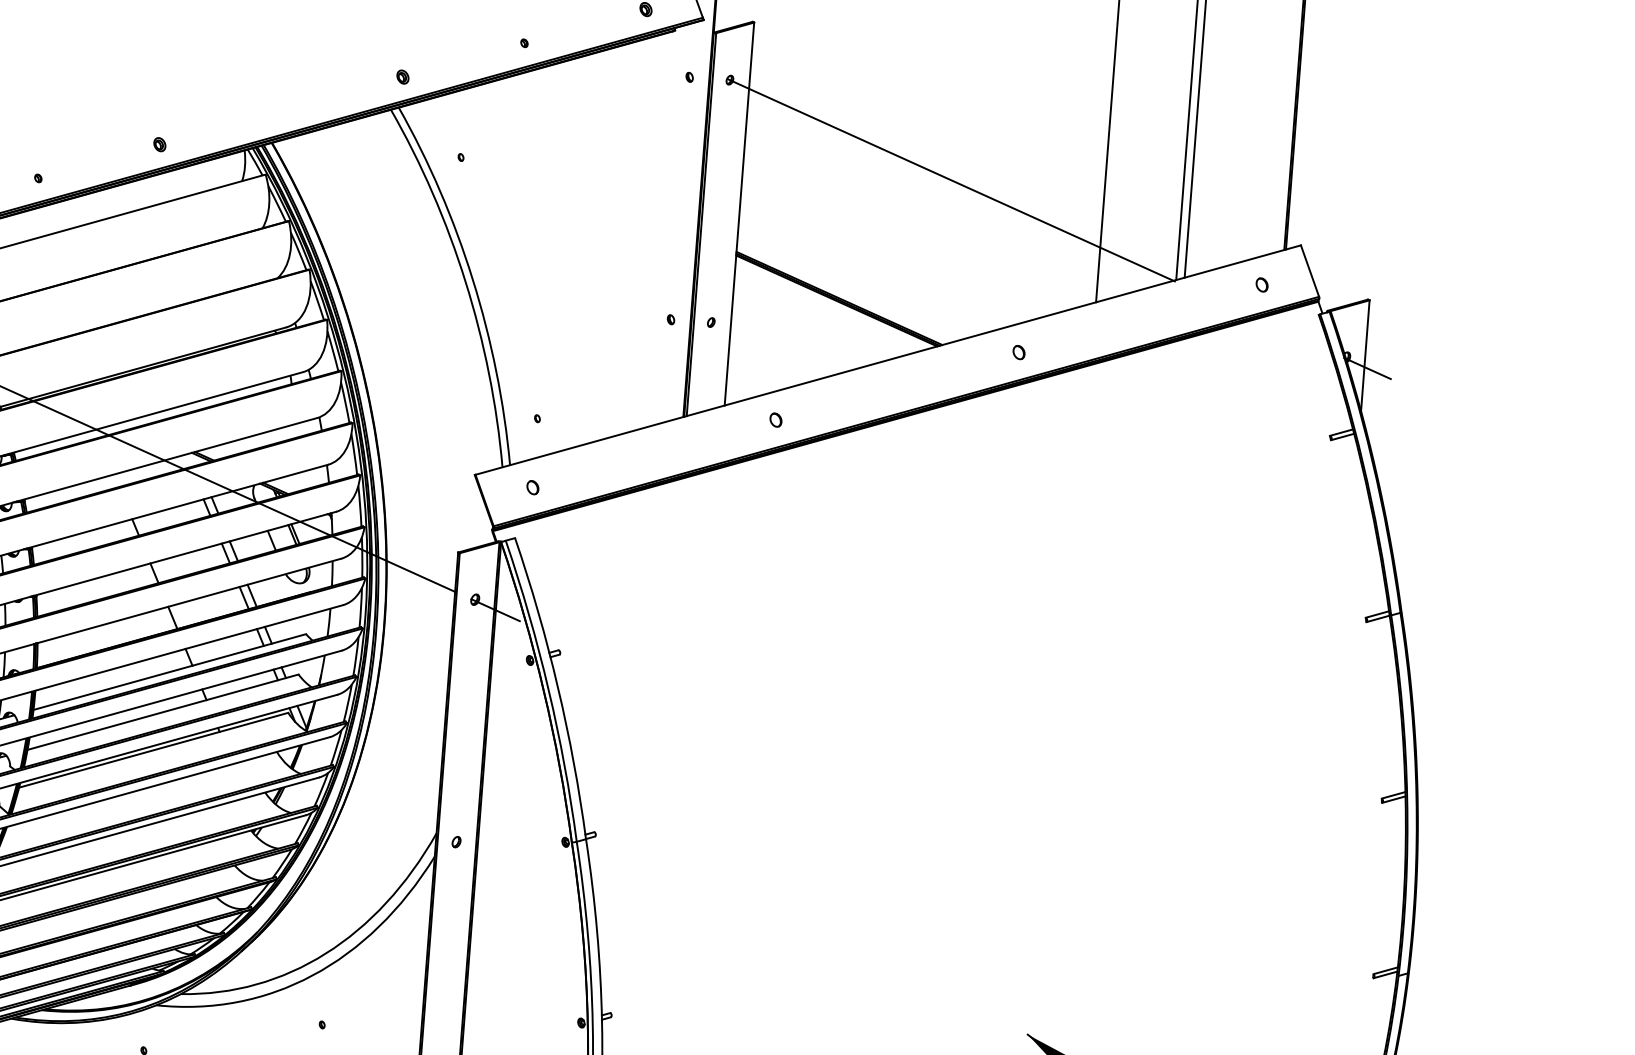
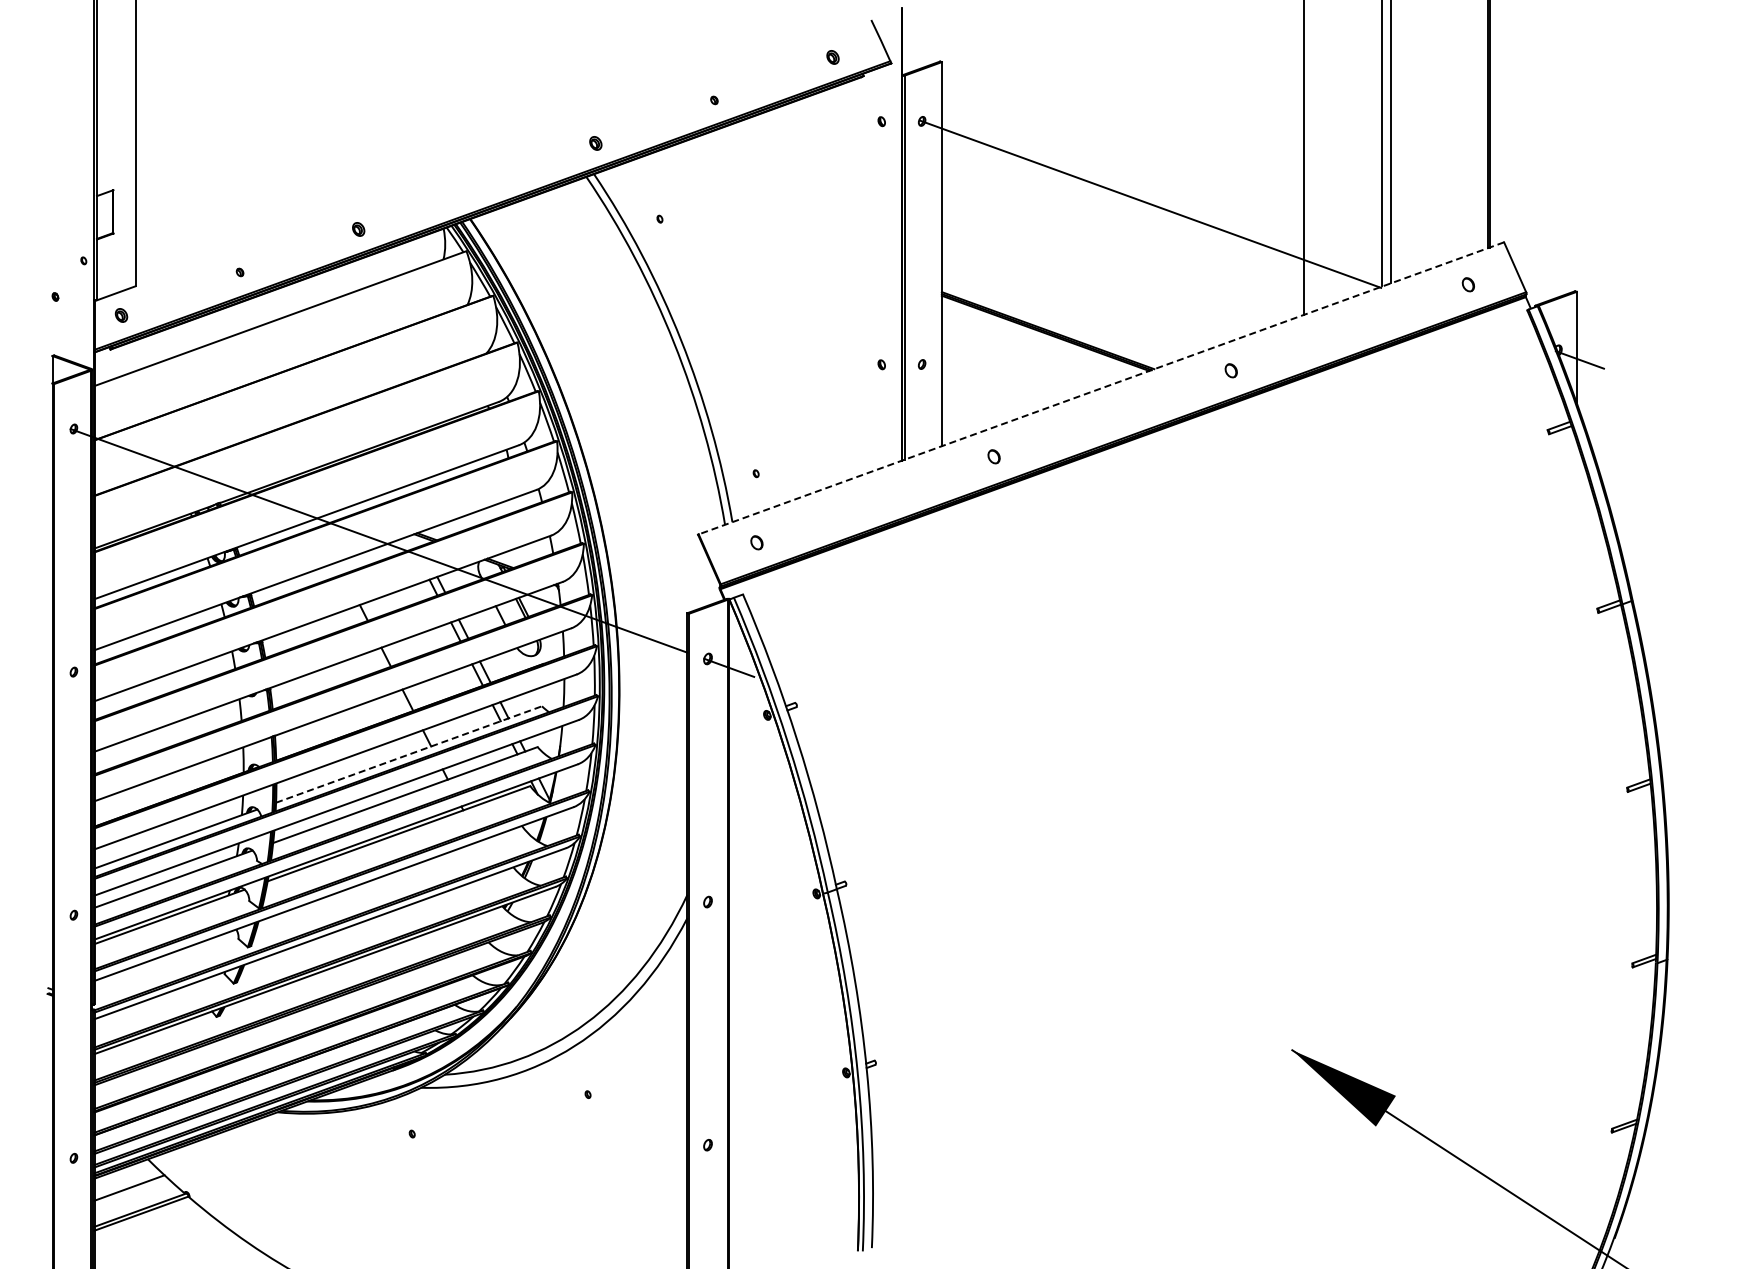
line: (887, 360) -> (1100, 388), solid -> dashed
line: (170, 672) -> (409, 754), solid -> dashed

